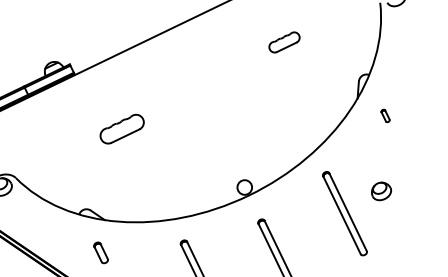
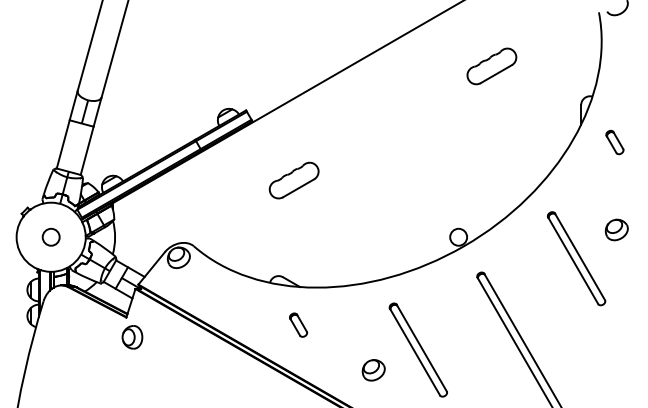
part: (284, 42) -> (491, 66), size x1.43
part: (385, 115) -> (614, 142), size x1.67
part: (121, 129) -> (293, 180), moved

